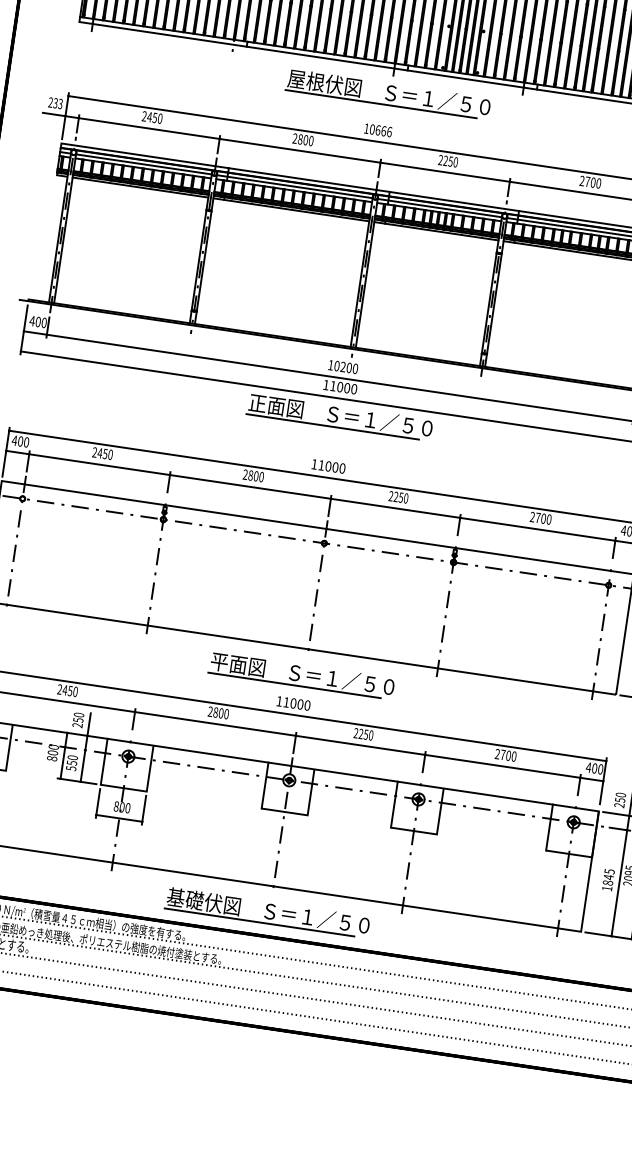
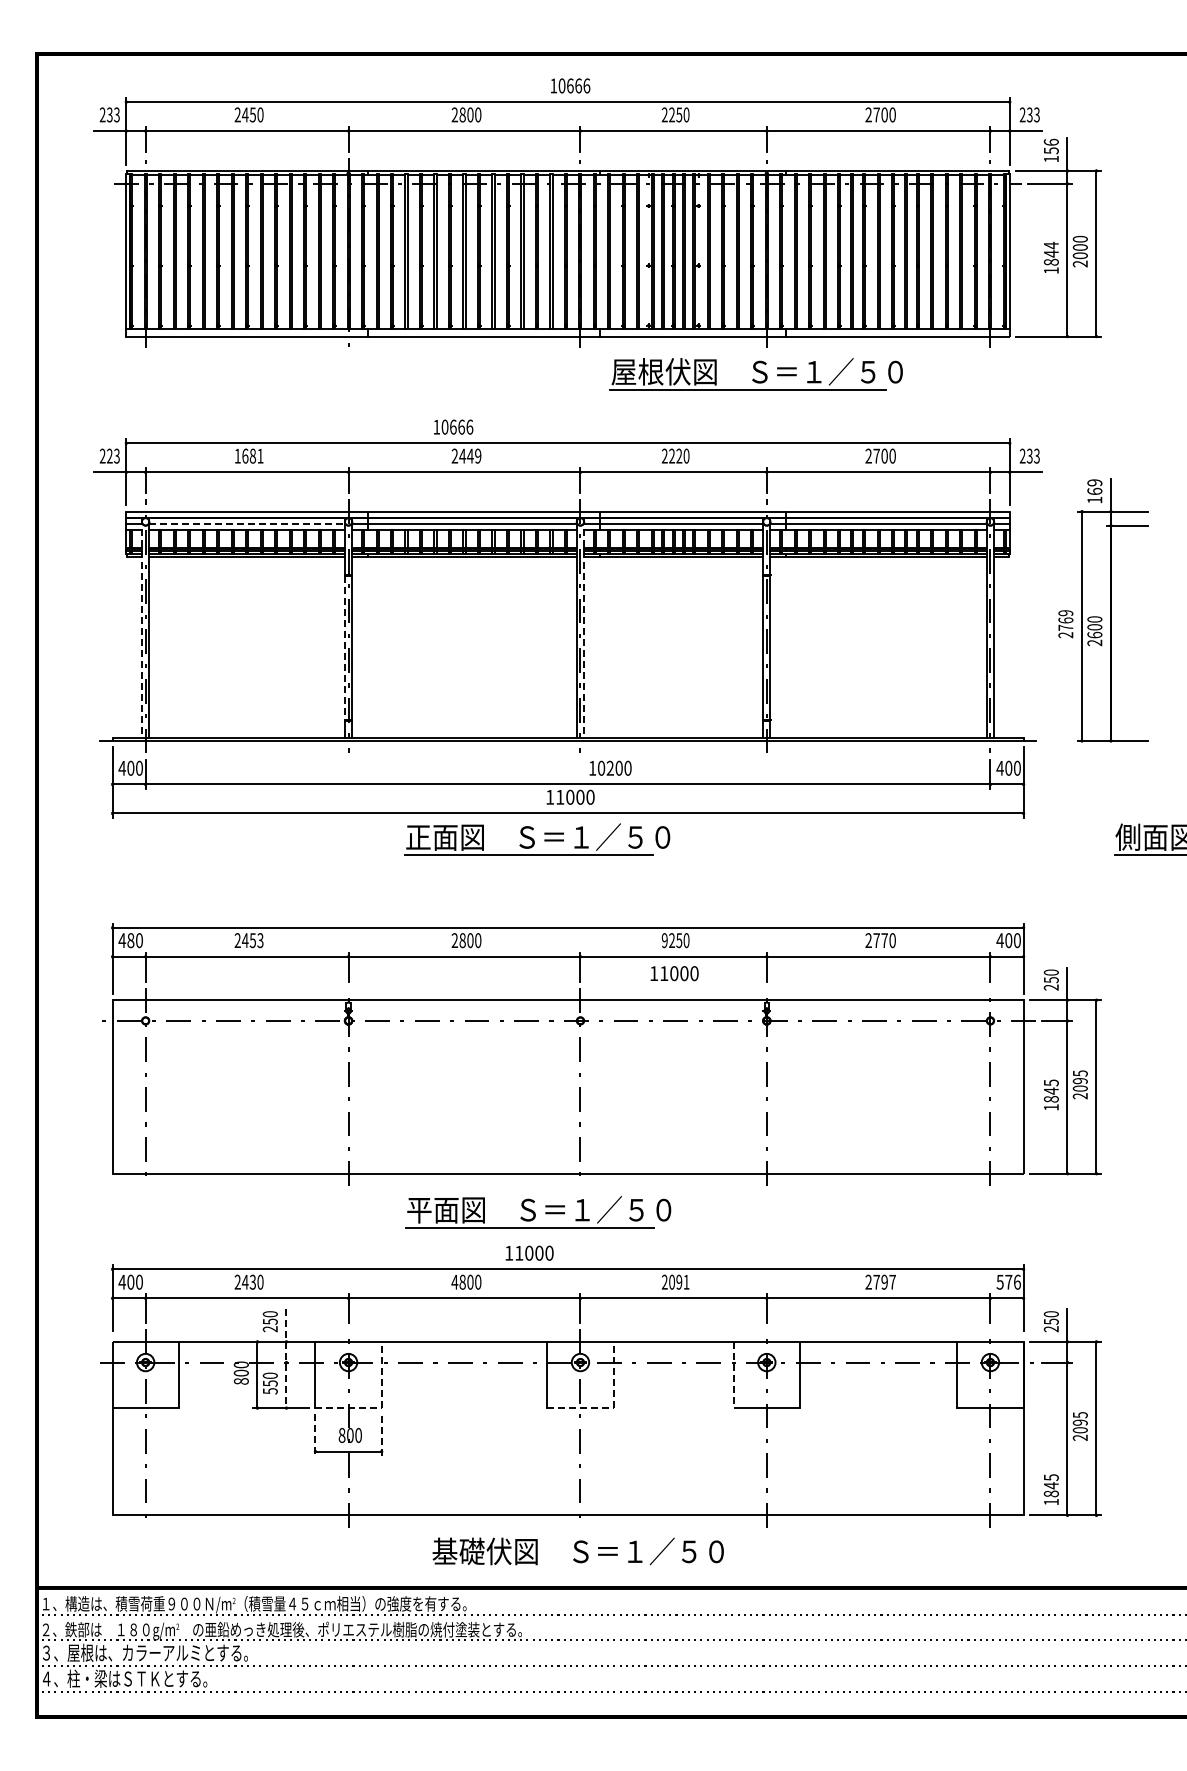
part: (387, 94) -> (755, 374), moved
text: (55, 103) -> (109, 456), 233 -> 223
text: (151, 117) -> (248, 455), 2450 -> 1681
text: (378, 129) -> (453, 426), moved
text: (305, 139) -> (470, 455), 2800 -> 2449
text: (450, 161) -> (679, 455), 2250 -> 2220
line: (144, 164) -> (247, 523), solid -> dashed
line: (59, 226) -> (141, 628), solid -> dashed
line: (198, 260) -> (344, 647), solid -> dashed
line: (367, 271) -> (584, 628), solid -> dashed
text: (343, 366) -> (610, 767), moved
part: (340, 417) -> (537, 839), moved
text: (20, 441) -> (130, 940), 400 -> 480
text: (110, 454) -> (260, 940), 2450 -> 2453
text: (328, 466) -> (674, 973), moved
text: (390, 496) -> (664, 941), 2250 -> 9250
text: (543, 518) -> (884, 940), 2700 -> 2770
part: (301, 675) -> (538, 1212), moved
text: (70, 690) -> (252, 1281), 2450 -> 2430
text: (293, 702) -> (529, 1252), moved
text: (210, 711) -> (454, 1281), 2800 -> 4800
text: (366, 734) -> (679, 1281), 2250 -> 2091
line: (85, 748) -> (286, 1359), solid -> dashed
text: (511, 755) -> (888, 1281), 2700 -> 2797
text: (594, 767) -> (1008, 1281), 400 -> 576
line: (146, 791) -> (381, 1408), solid -> dashed
line: (98, 803) -> (315, 1435), solid -> dashed
line: (394, 805) -> (733, 1375), solid -> dashed
line: (143, 810) -> (381, 1435), solid -> dashed
line: (307, 815) -> (613, 1408), solid -> dashed
text: (607, 879) -> (1050, 1489), moved
line: (259, 922) -> (567, 1569), removed

